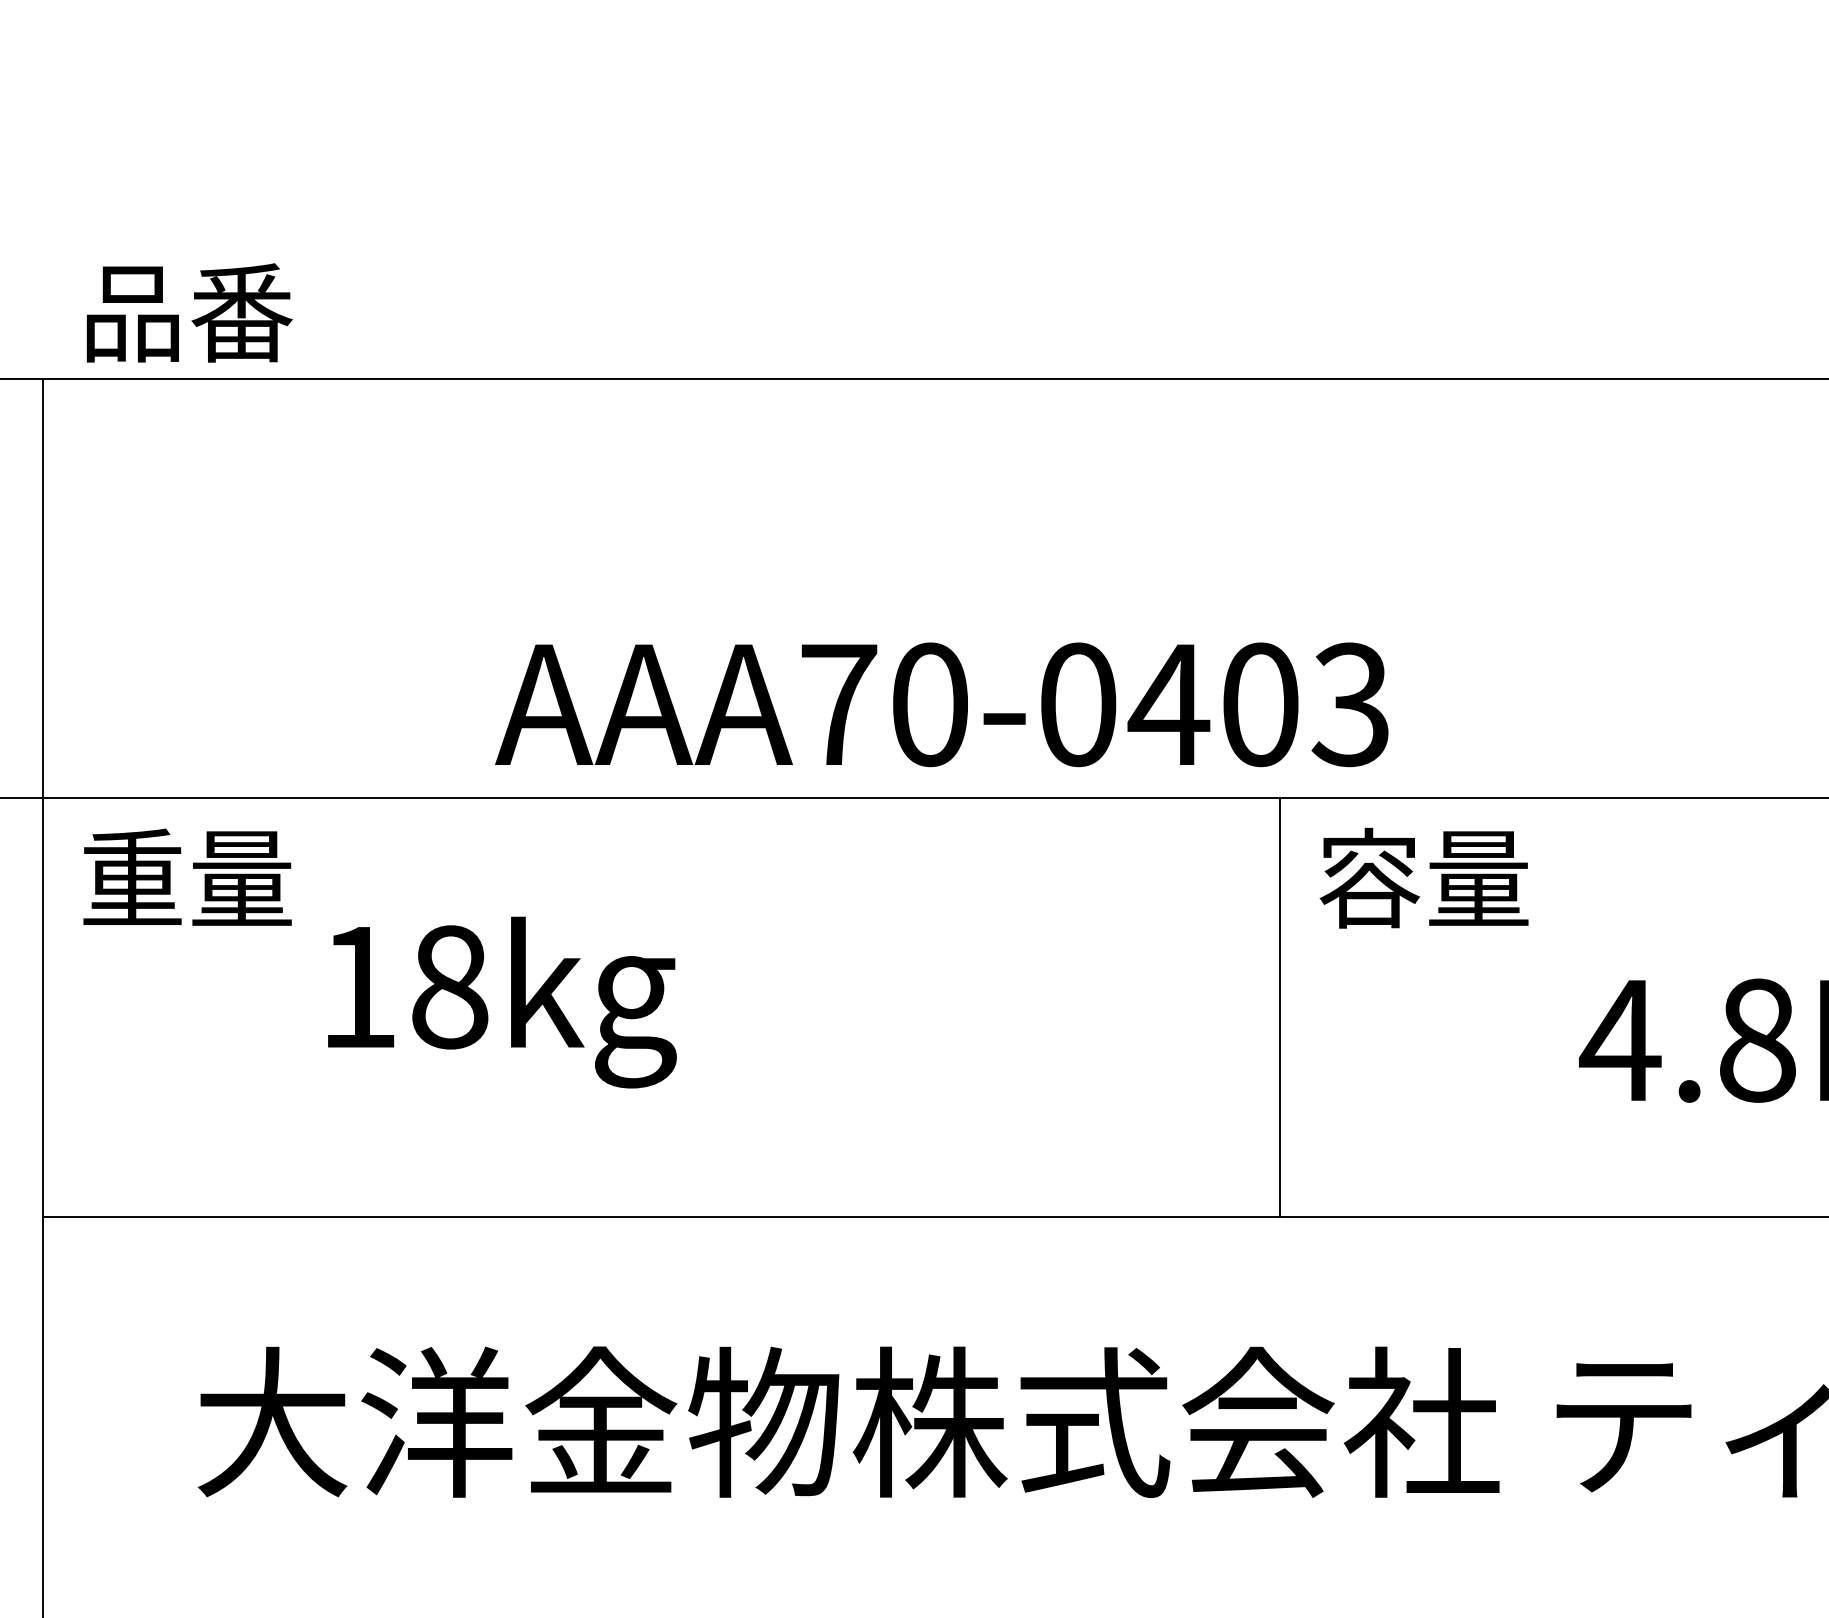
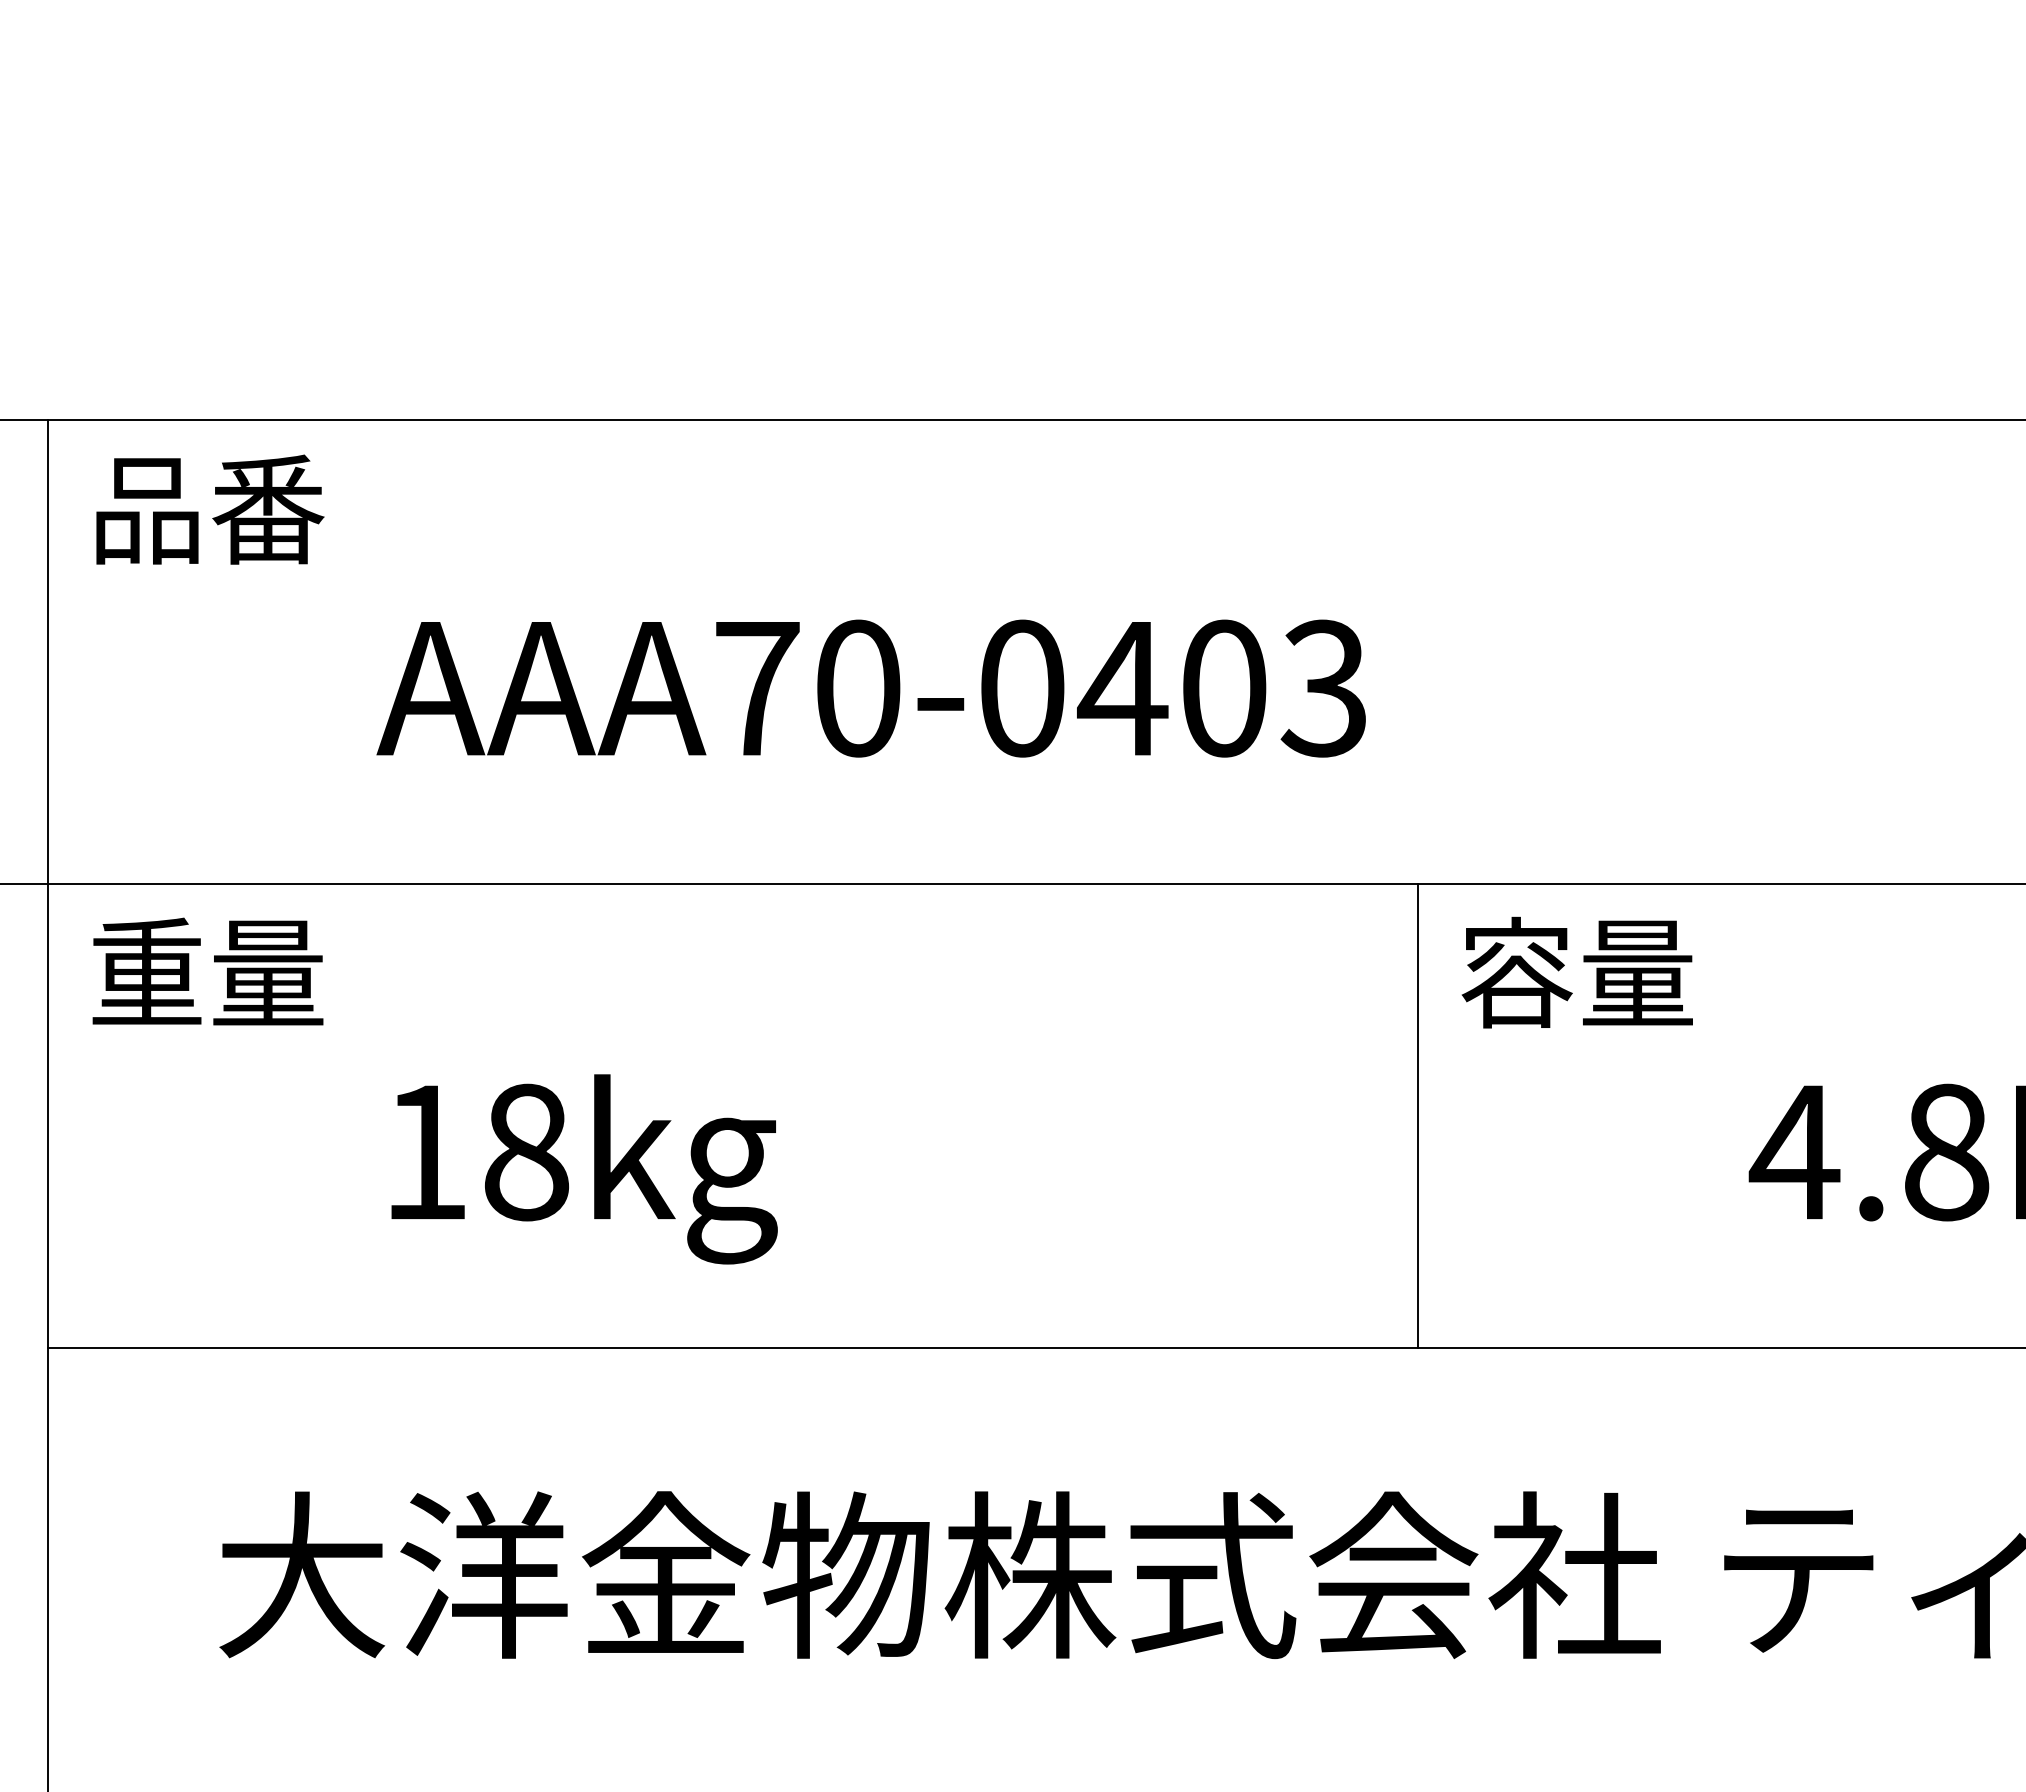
text: (189, 312) -> (210, 509), moved
text: (941, 704) -> (870, 688), moved
text: (502, 1002) -> (584, 1169), moved

